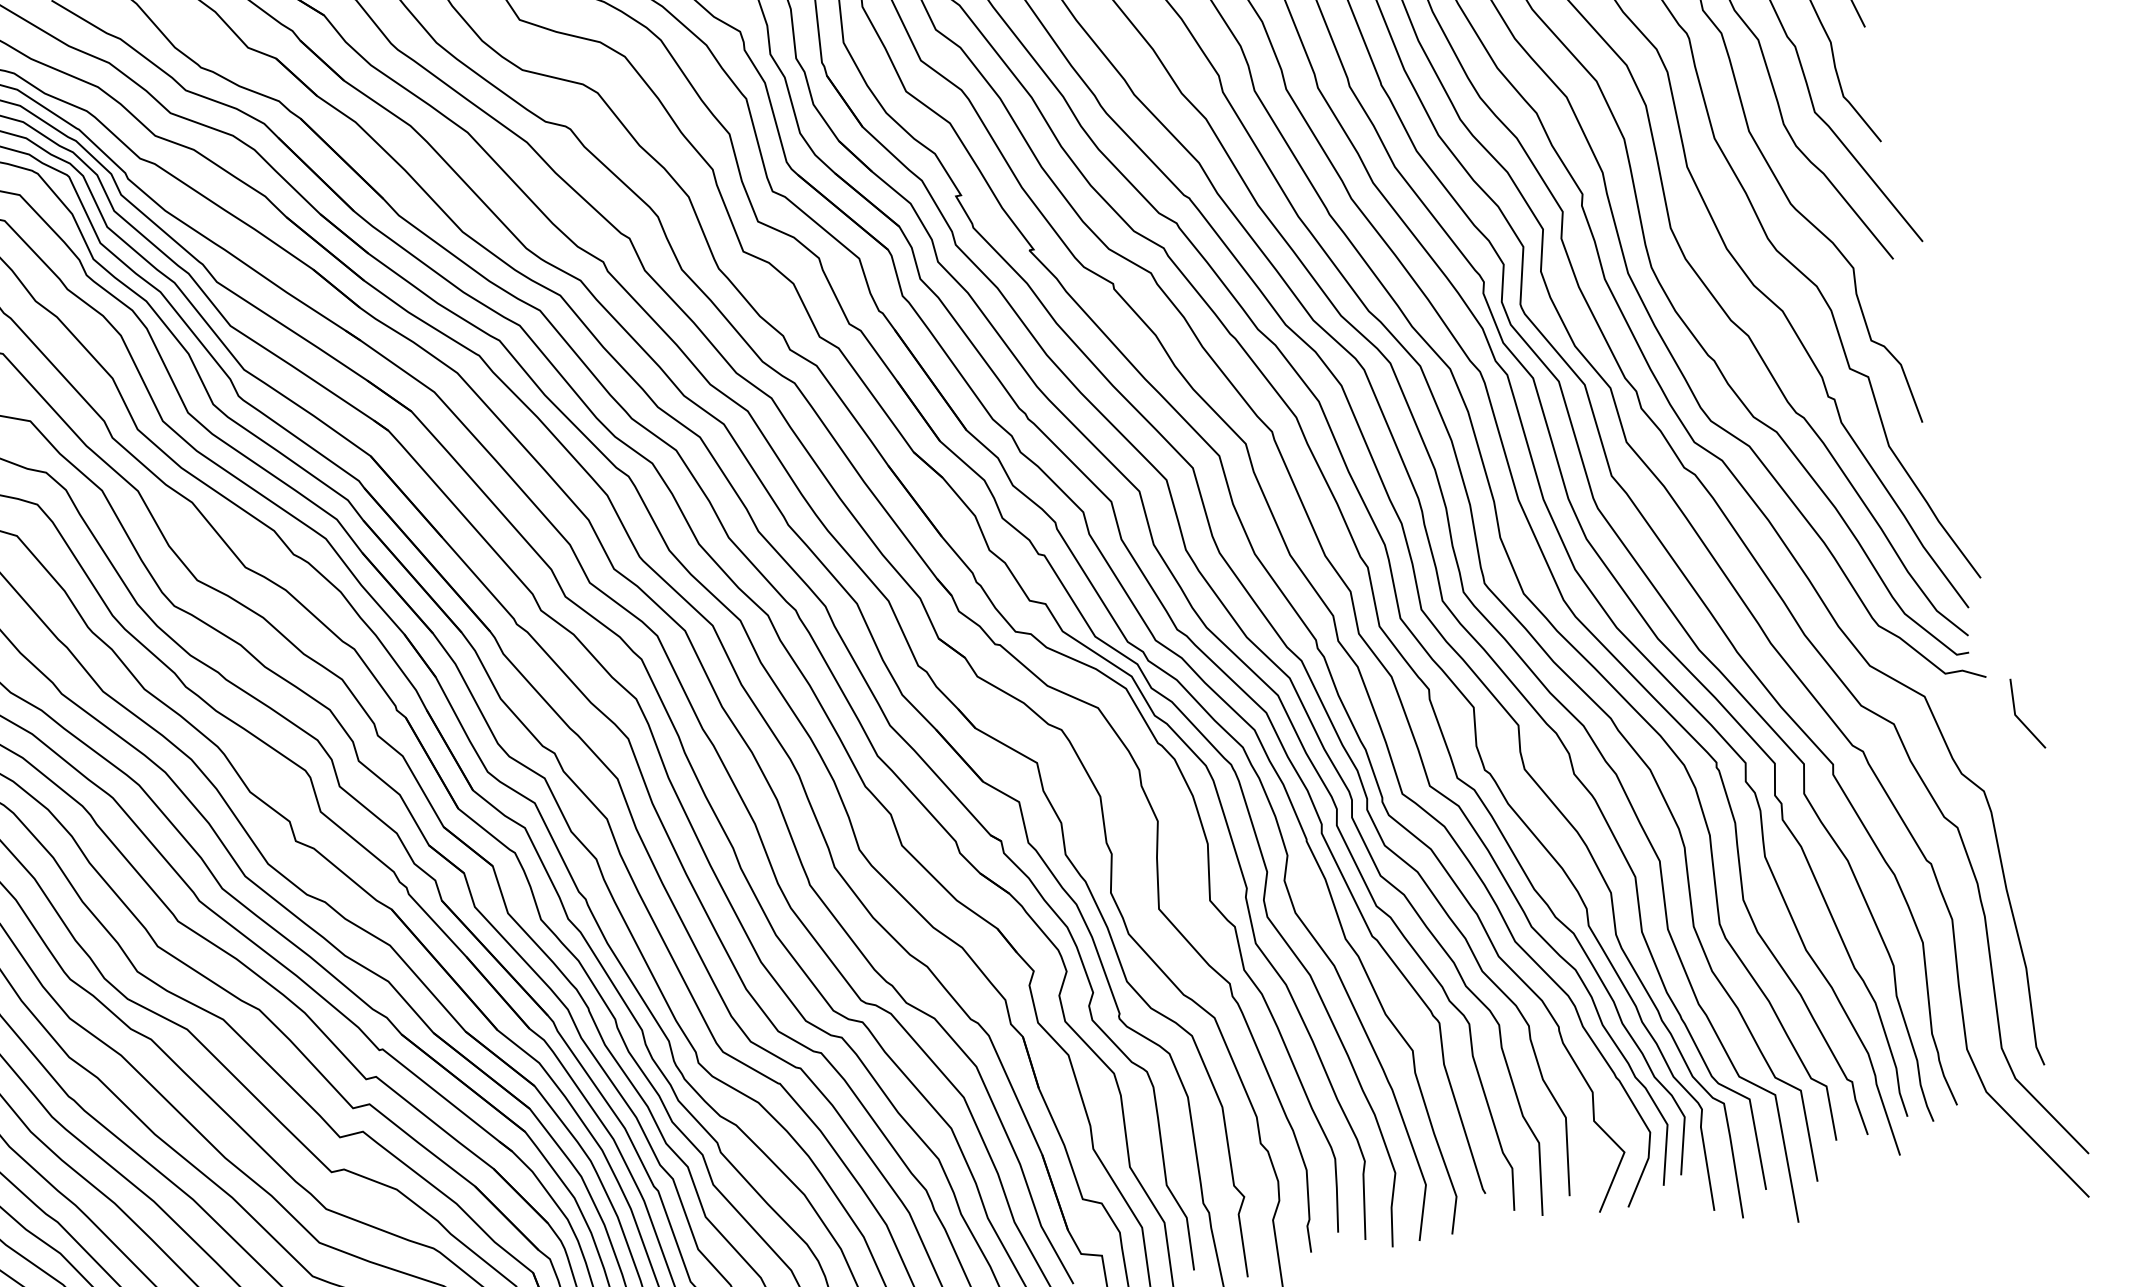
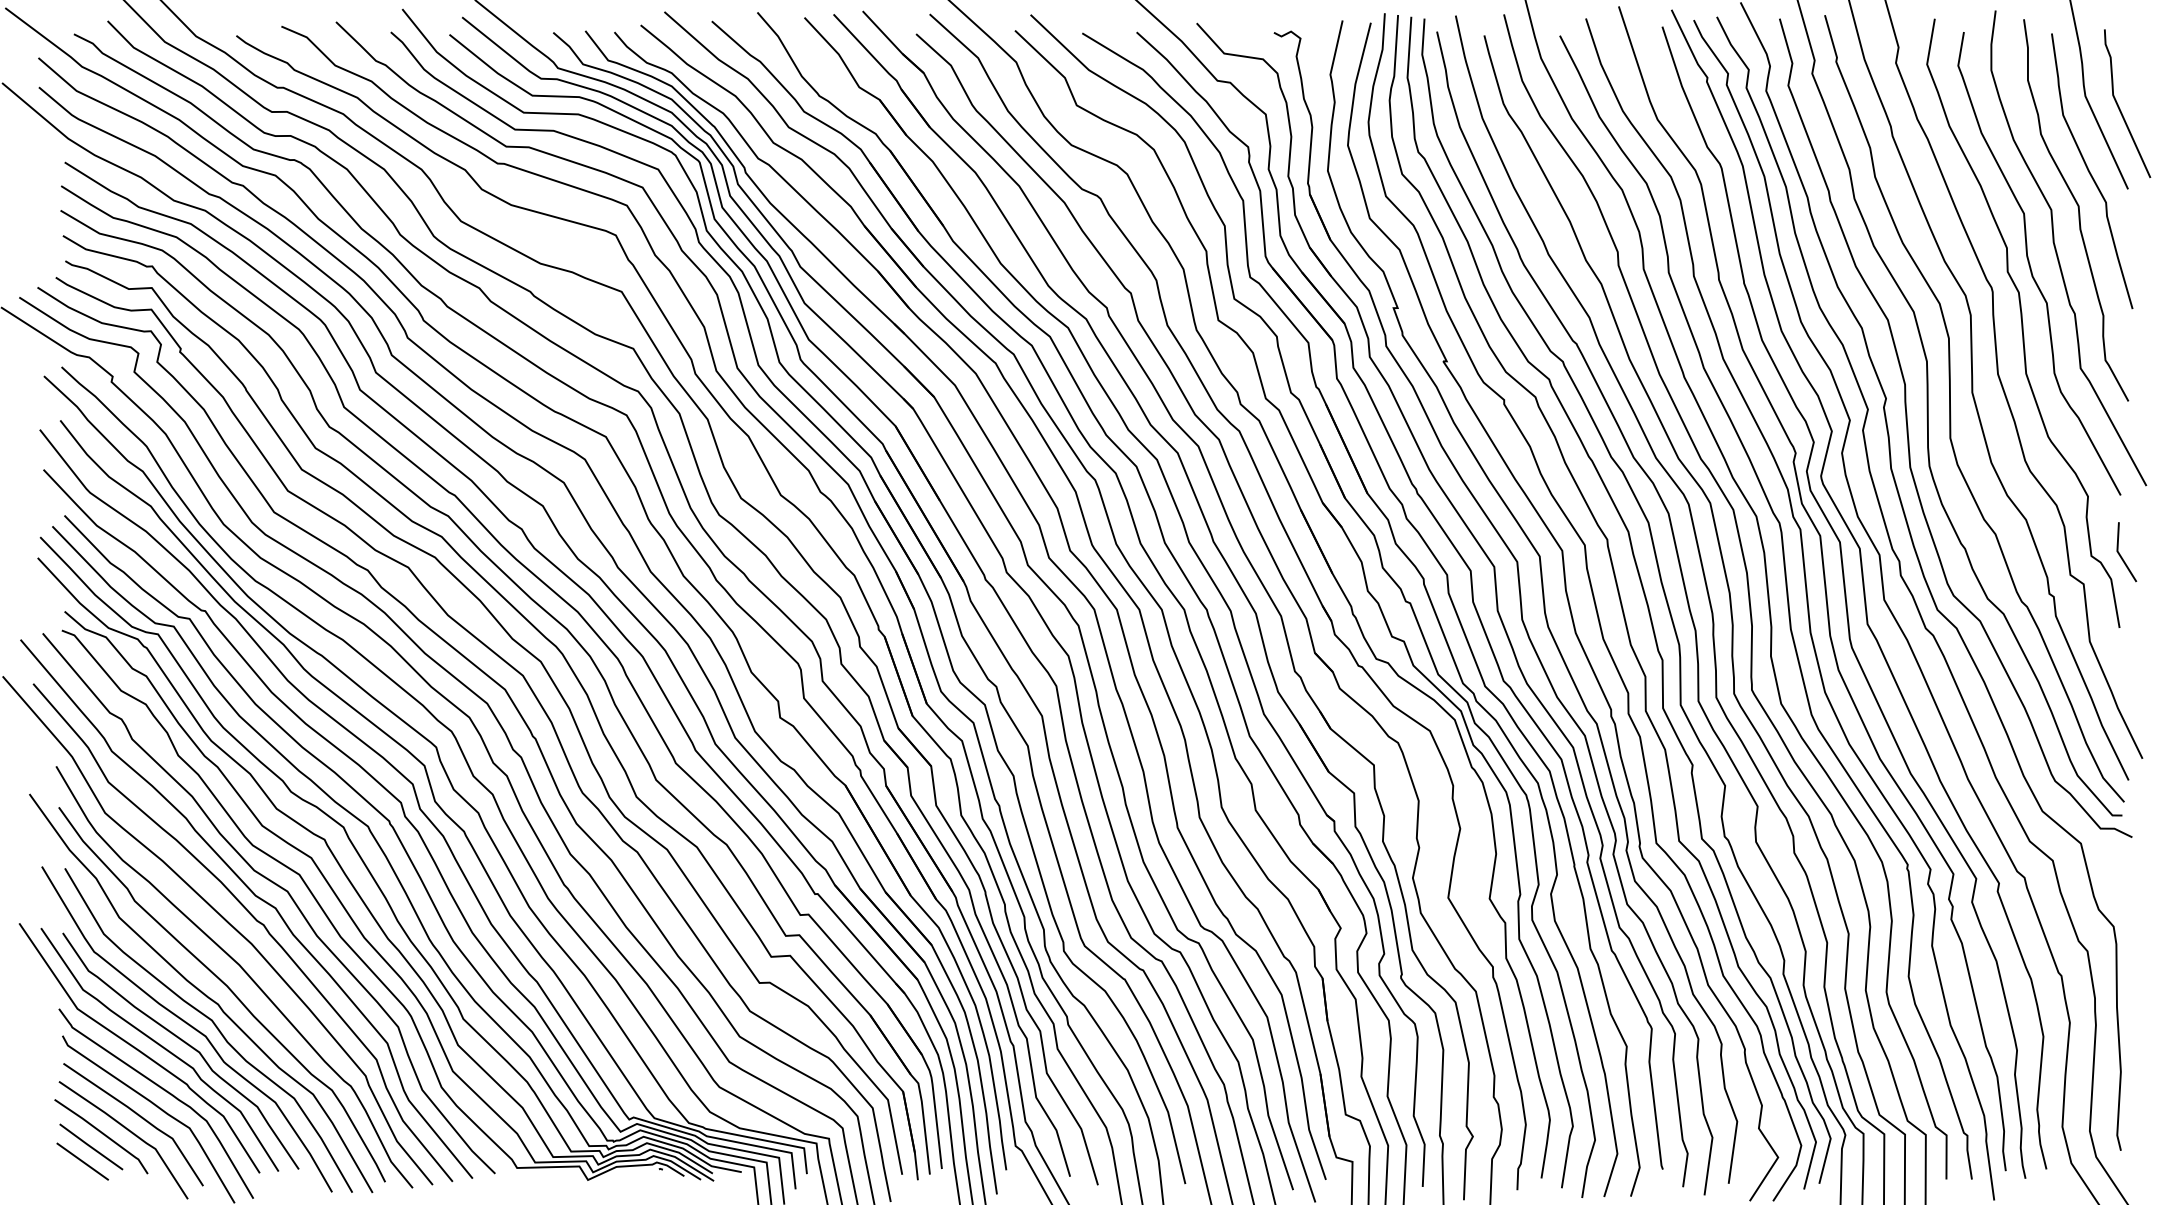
line: (2021, 719) -> (2121, 555), moved

